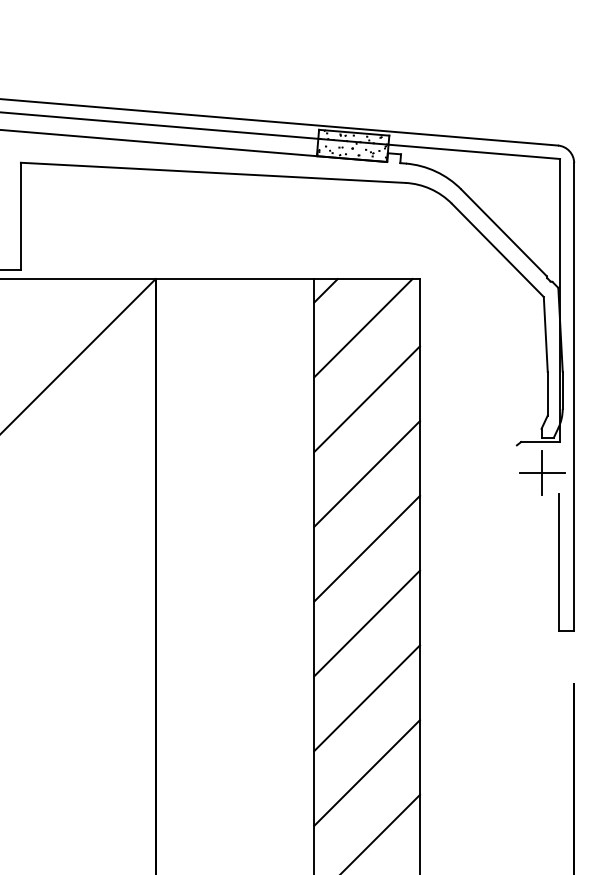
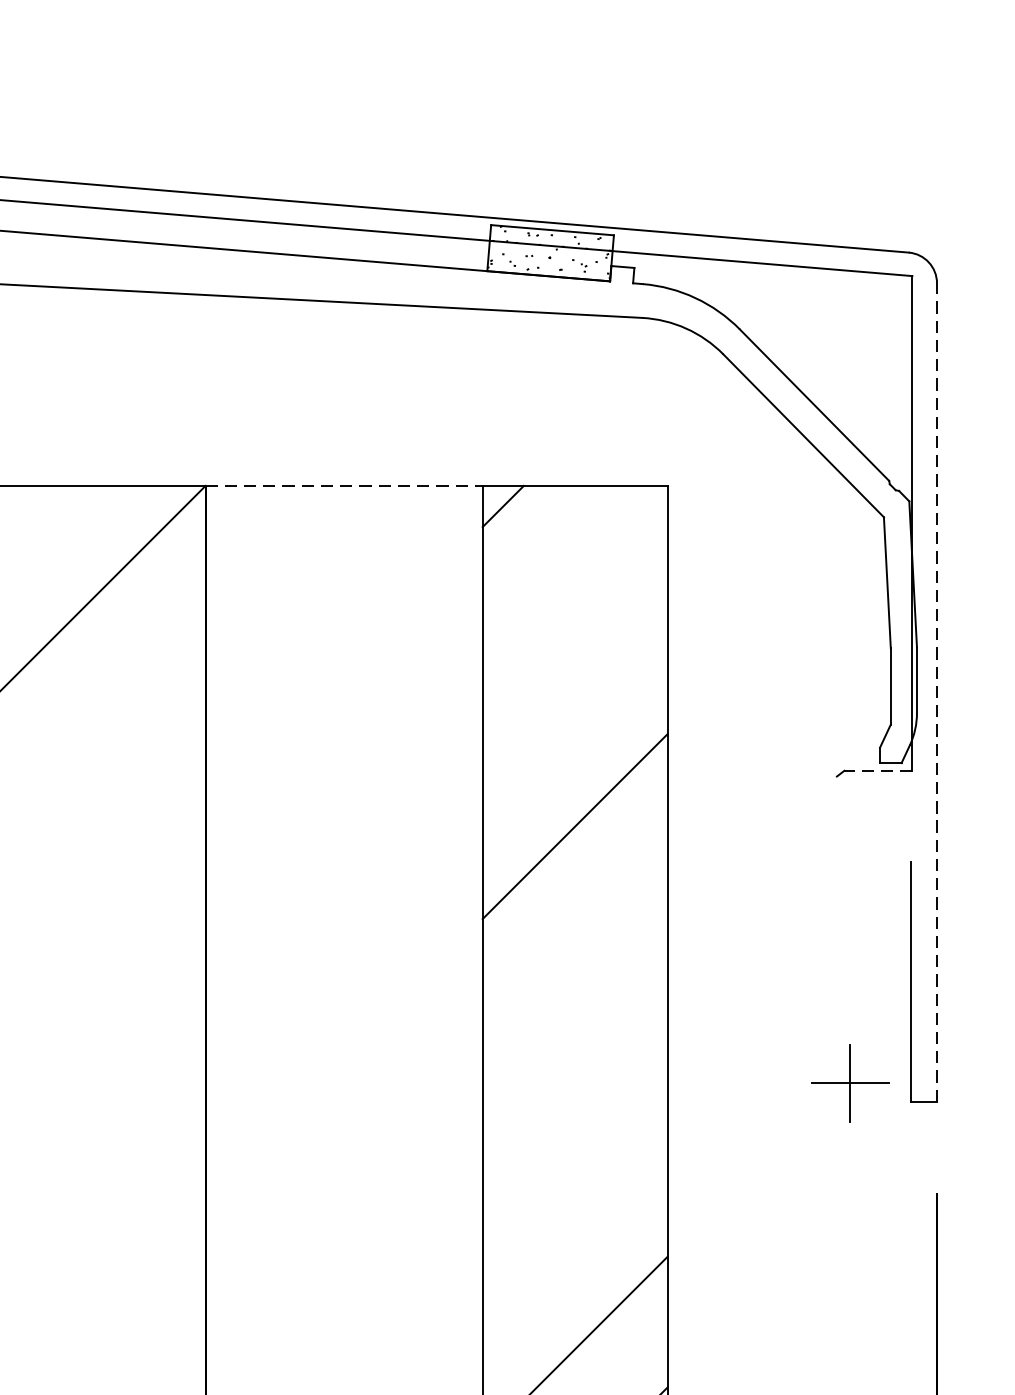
line: (235, 279) -> (345, 486), solid -> dashed
line: (363, 328) -> (568, 572), removed
line: (574, 396) -> (937, 691), solid -> dashed
line: (367, 399) -> (575, 696), removed
line: (540, 442) -> (878, 771), solid -> dashed
part: (542, 472) -> (850, 1082), moved
line: (367, 548) -> (575, 956), removed
line: (367, 623) -> (575, 1087), removed
line: (367, 698) -> (575, 1219), removed

